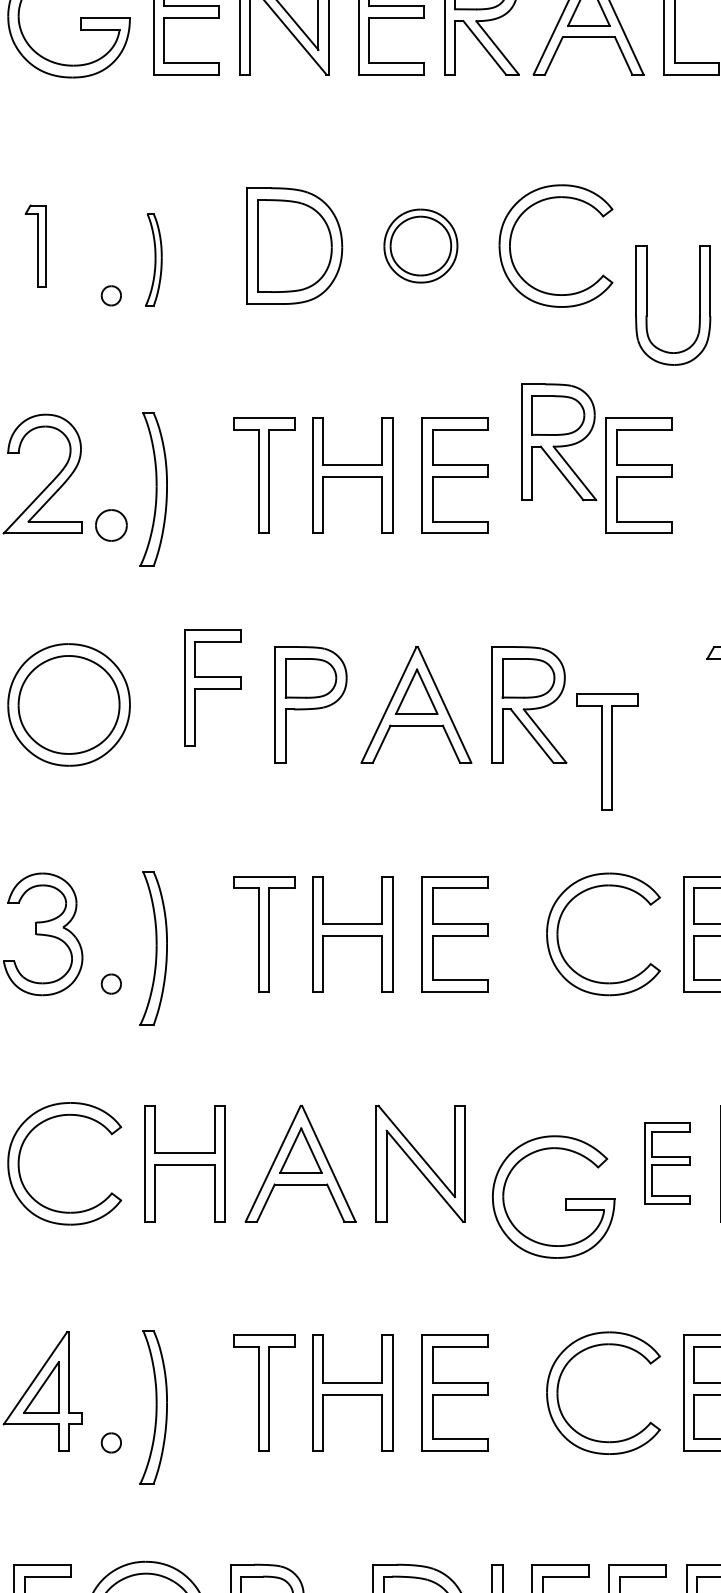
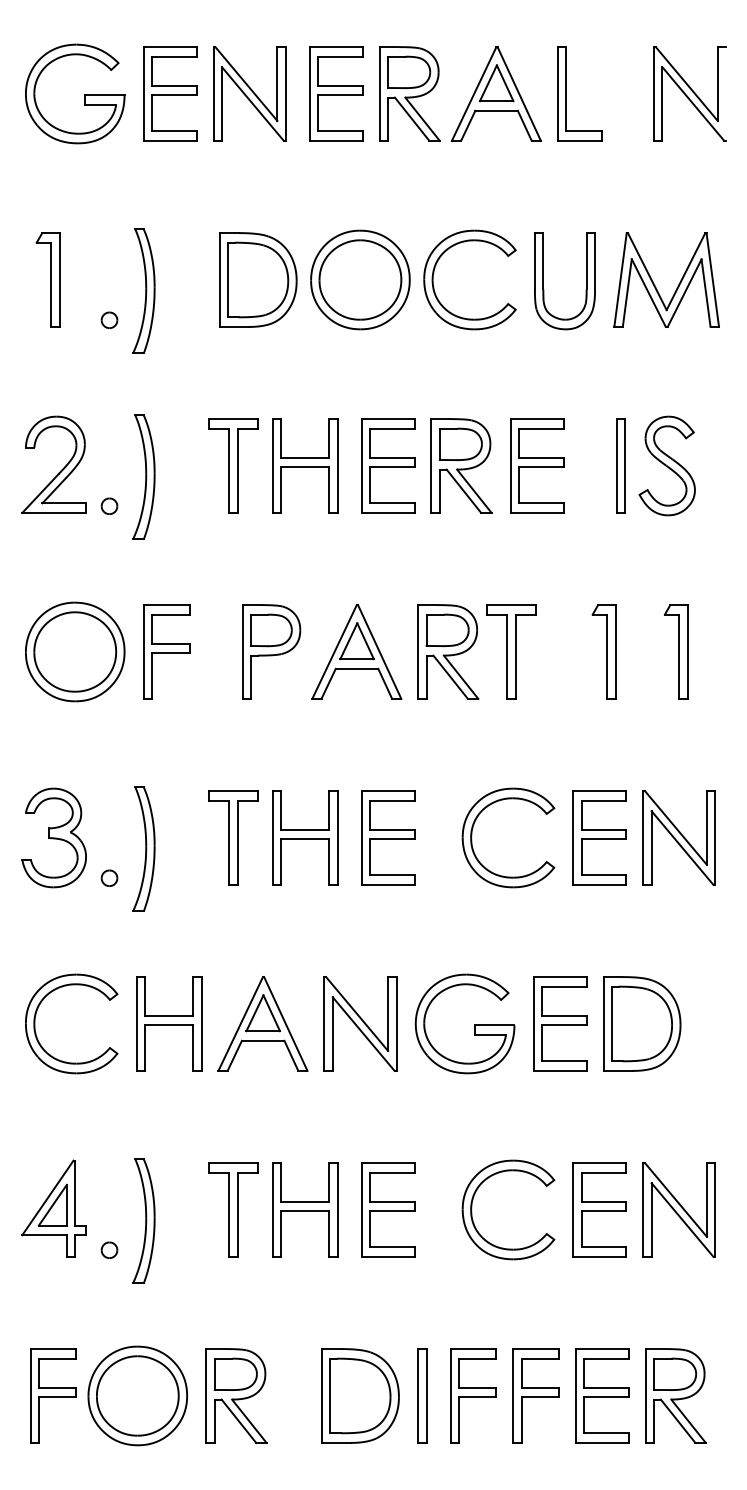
part: (34, 245) -> (47, 279), size x1.43
part: (420, 245) -> (360, 279), size x1.67
part: (153, 259) -> (143, 290), size x1.67
part: (646, 305) -> (543, 281), moved
part: (559, 441) -> (461, 465), moved
part: (111, 524) -> (109, 505), size x0.62
part: (212, 687) -> (166, 651), moved
part: (607, 751) -> (511, 651), moved
part: (667, 1163) -> (560, 1023), size x1.43
part: (565, 1197) -> (474, 1024), moved

